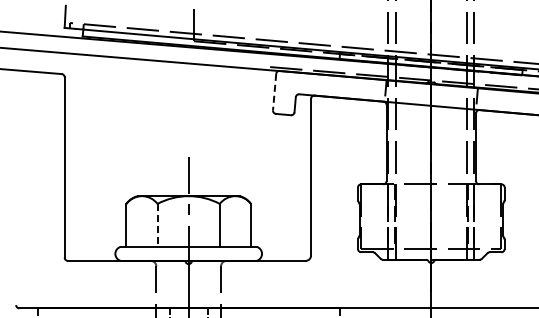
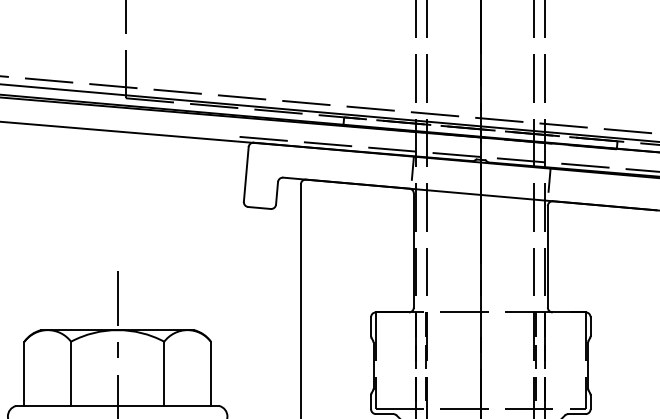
line: (274, 92) -> (246, 174), dashed -> solid
line: (157, 225) -> (70, 374), dashed -> solid

